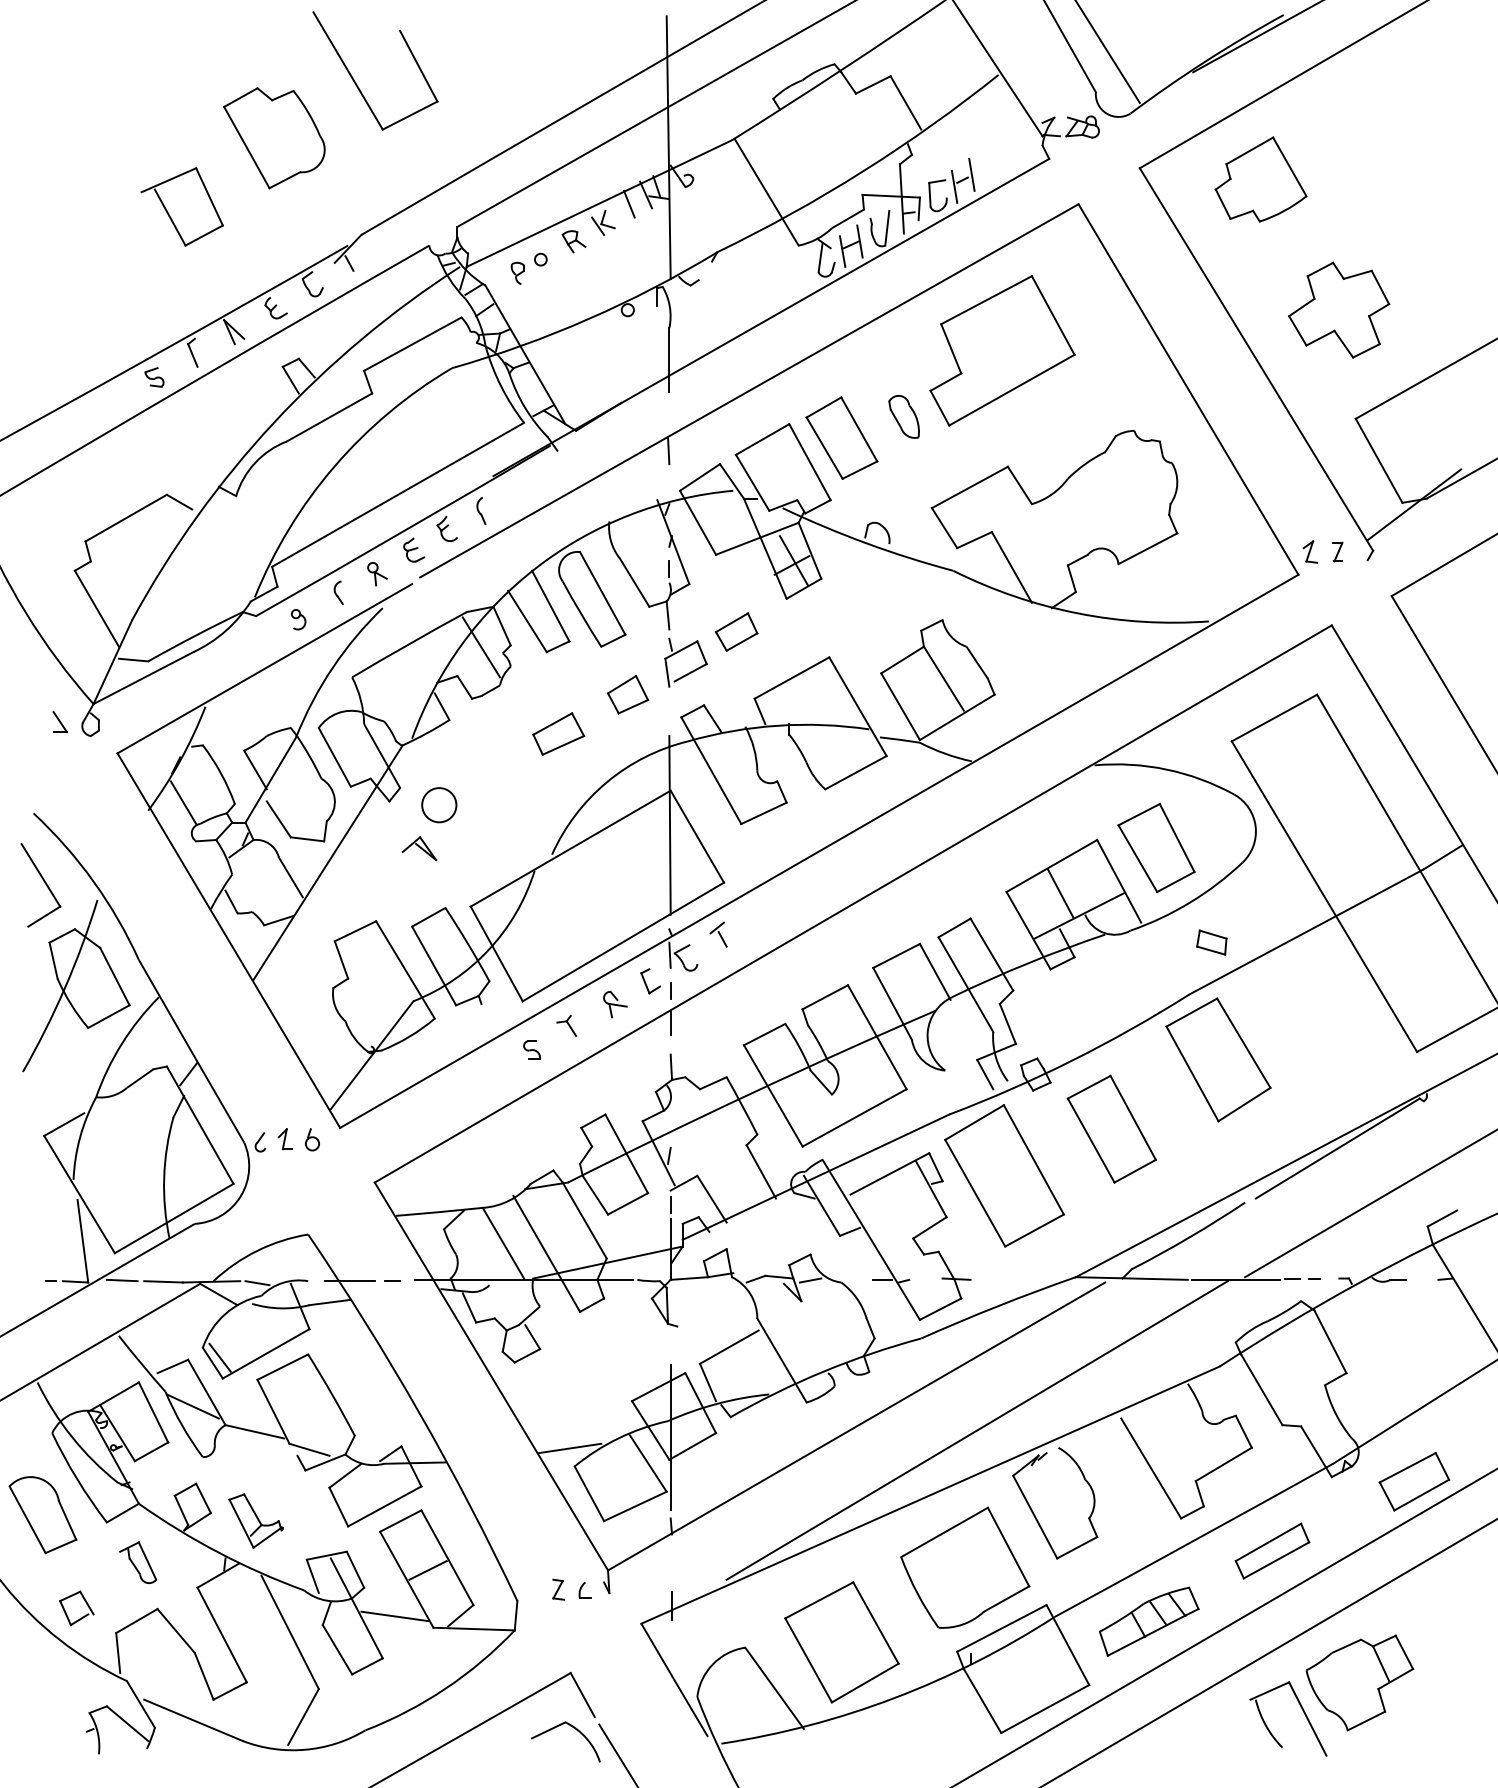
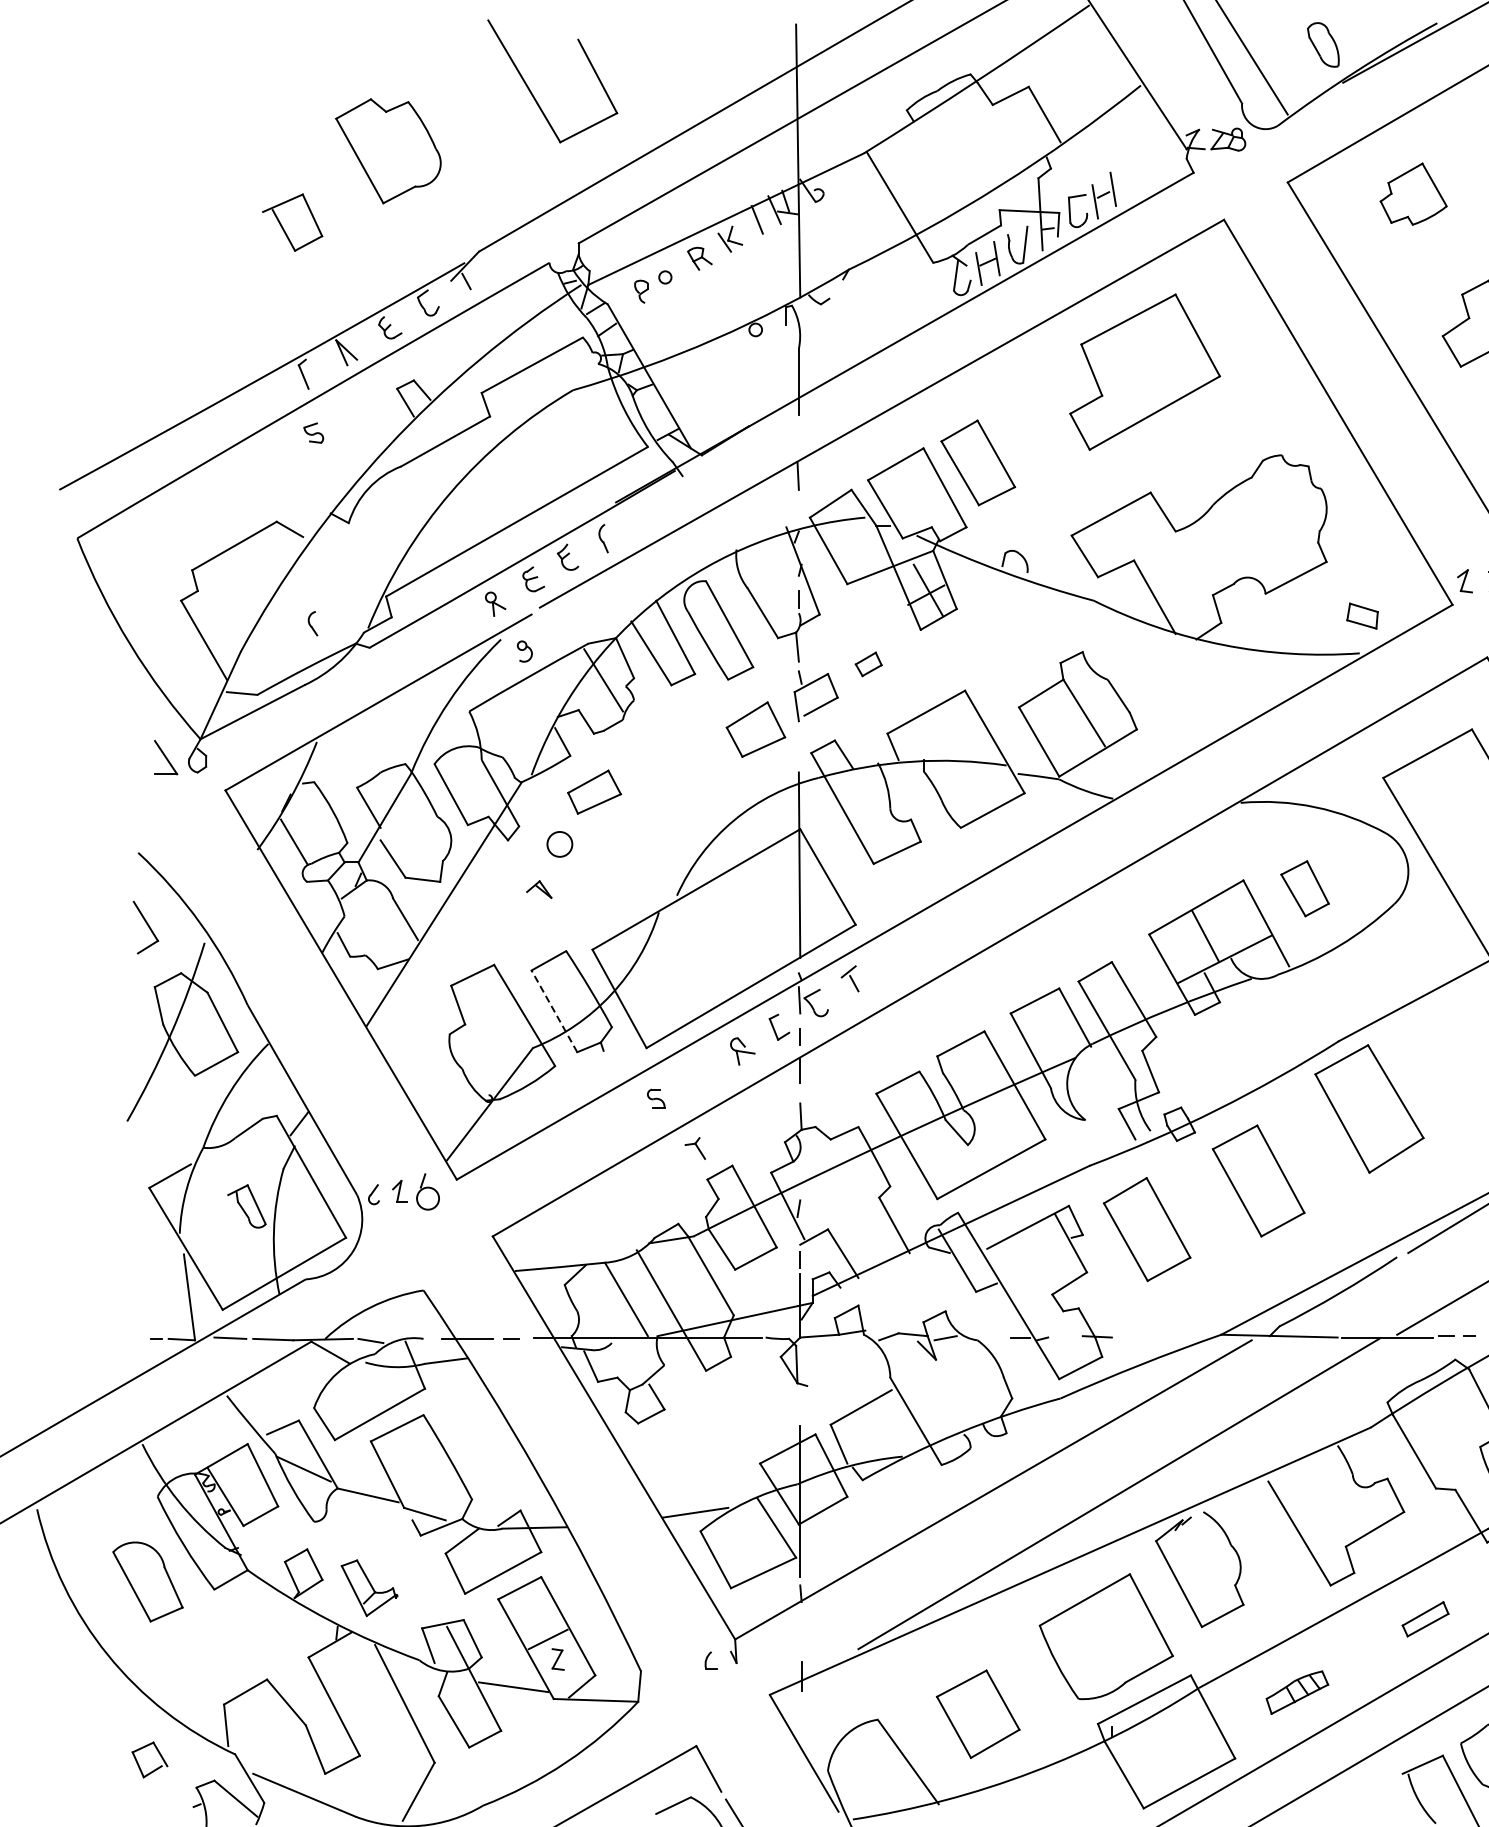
part: (356, 82) -> (533, 93), moved
part: (1260, 179) -> (1413, 194), size x0.7
part: (181, 206) -> (291, 222), size x0.7
part: (154, 377) -> (313, 433), moved
part: (903, 416) -> (1322, 44), moved
part: (338, 592) -> (312, 623), moved
part: (298, 619) -> (524, 651), moved
part: (736, 631) -> (868, 663), size x0.6
part: (627, 694) -> (755, 729), size x1.4
part: (59, 722) -> (165, 758), size x1.6
part: (558, 733) -> (594, 791), moved
circle: (439, 805) -> (560, 844), size x0.7
part: (1156, 847) -> (1305, 888), size x0.6
part: (419, 848) -> (539, 889), size x0.7
part: (40, 885) -> (145, 927), size x0.6
part: (1211, 942) -> (1362, 616), moved
line: (433, 965) -> (553, 1010), solid -> dashed
part: (566, 1025) -> (695, 1148), moved
part: (312, 1139) -> (428, 1191), size x1.6
part: (1004, 1175) -> (1147, 1229), size x0.7
line: (219, 1357) -> (331, 1418), removed
part: (1272, 1550) -> (1425, 1618), size x0.6
part: (138, 1562) -> (247, 1206), moved
part: (558, 1589) -> (557, 1659), moved
part: (82, 1616) -> (155, 1768), moved
part: (1148, 1621) -> (1296, 1692), size x0.6
part: (841, 1642) -> (977, 1714), size x0.7

